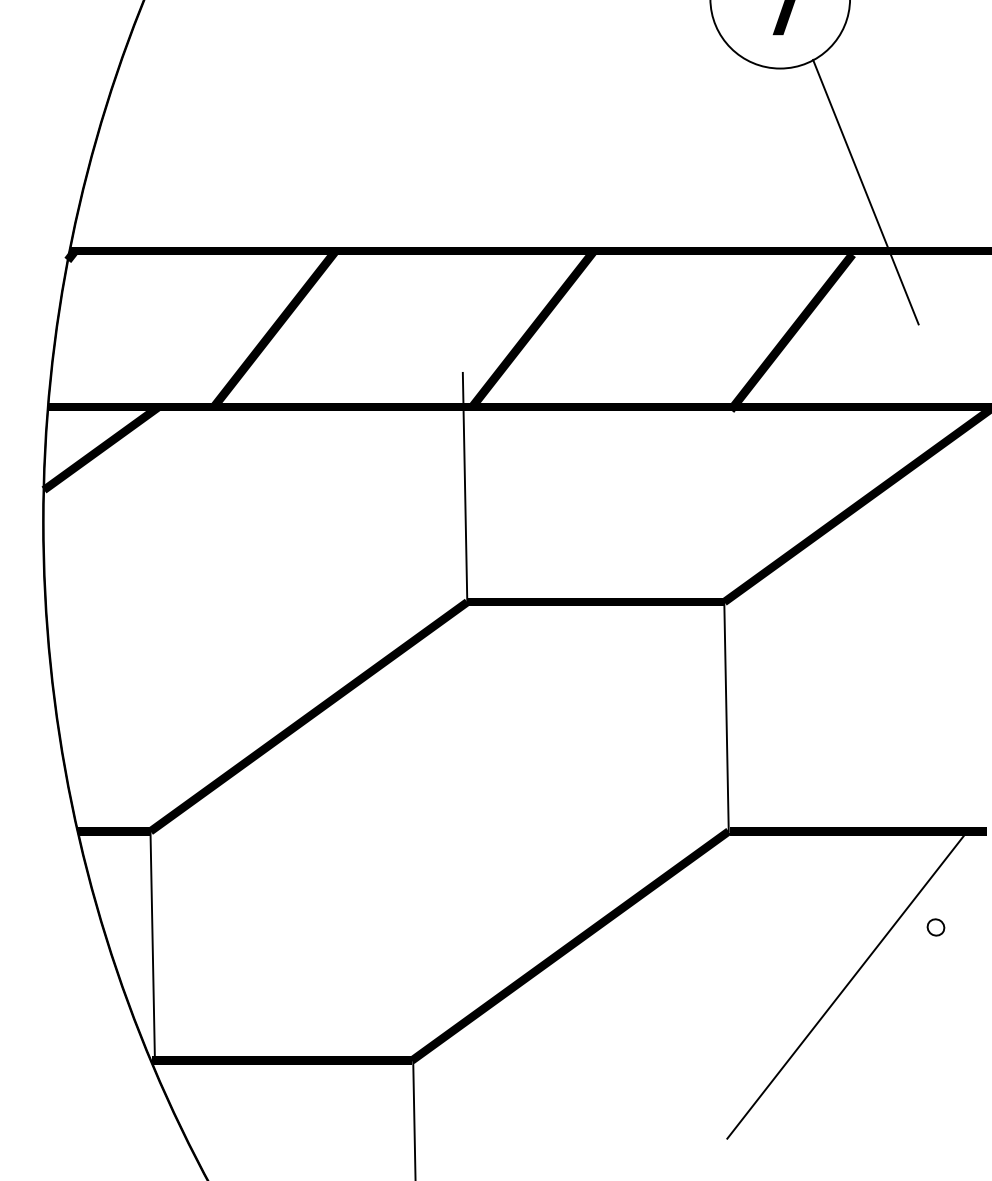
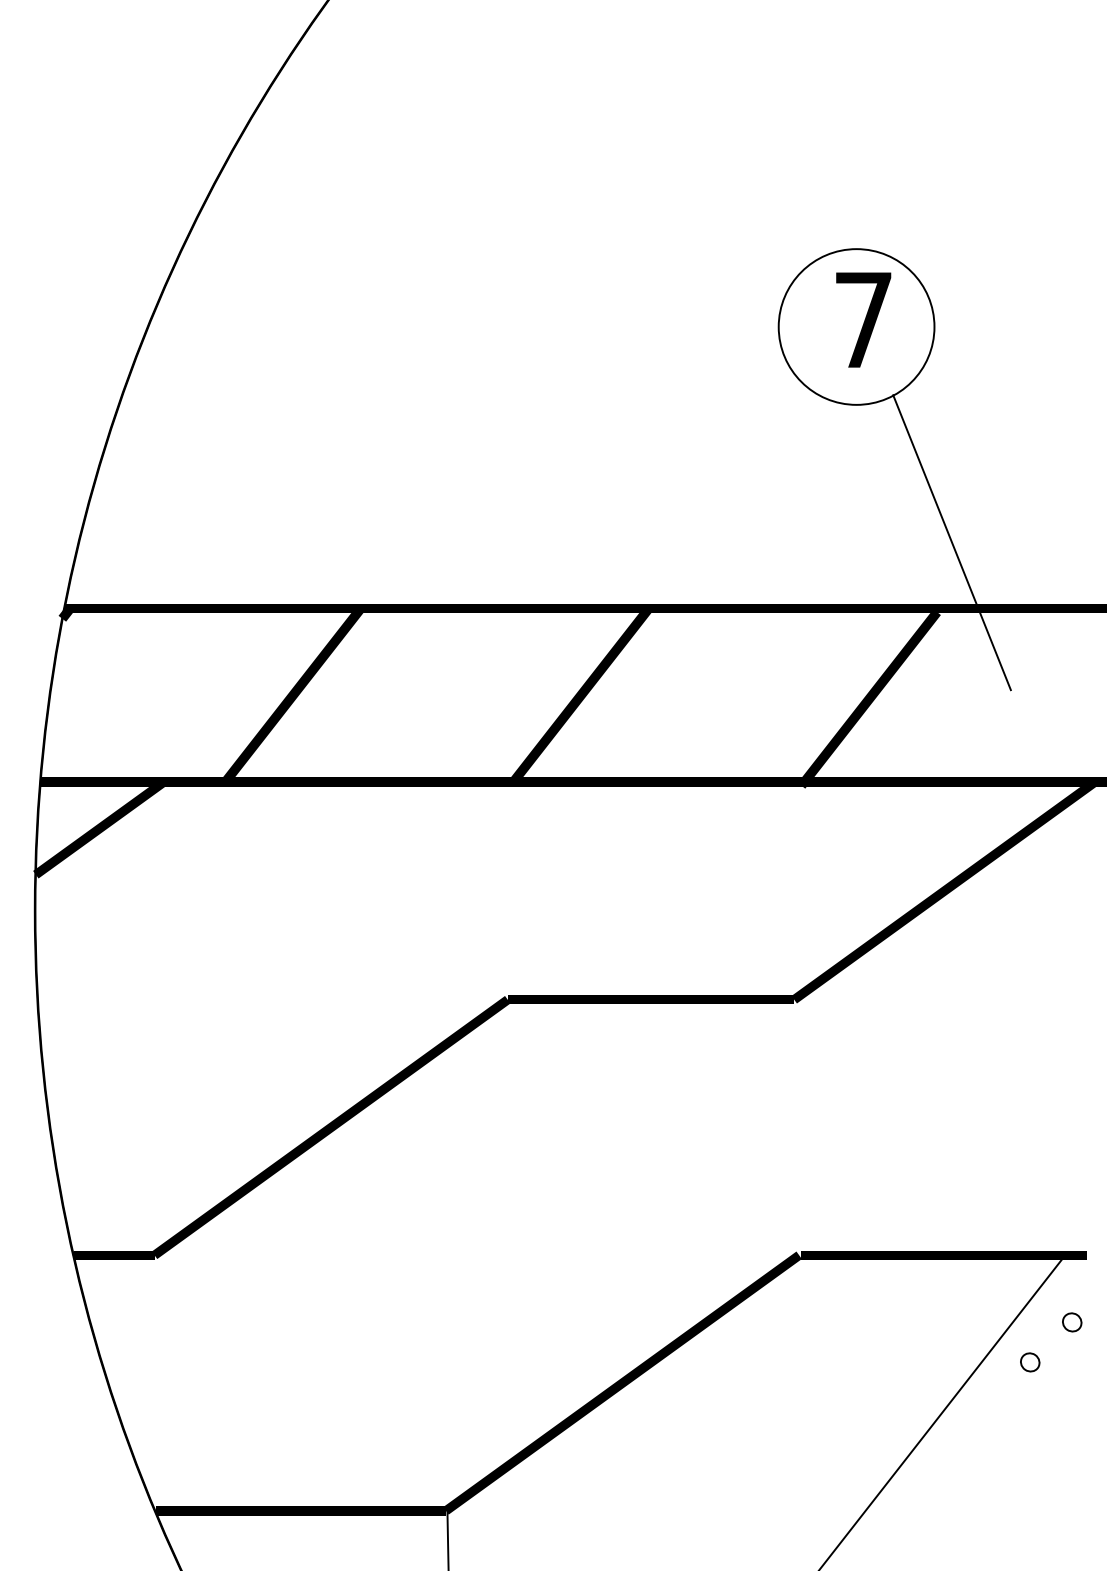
line: (464, 487) -> (504, 871), removed
line: (726, 716) -> (796, 1127), removed
part: (973, 891) -> (1072, 1322), added
line: (152, 945) -> (156, 1382), removed

